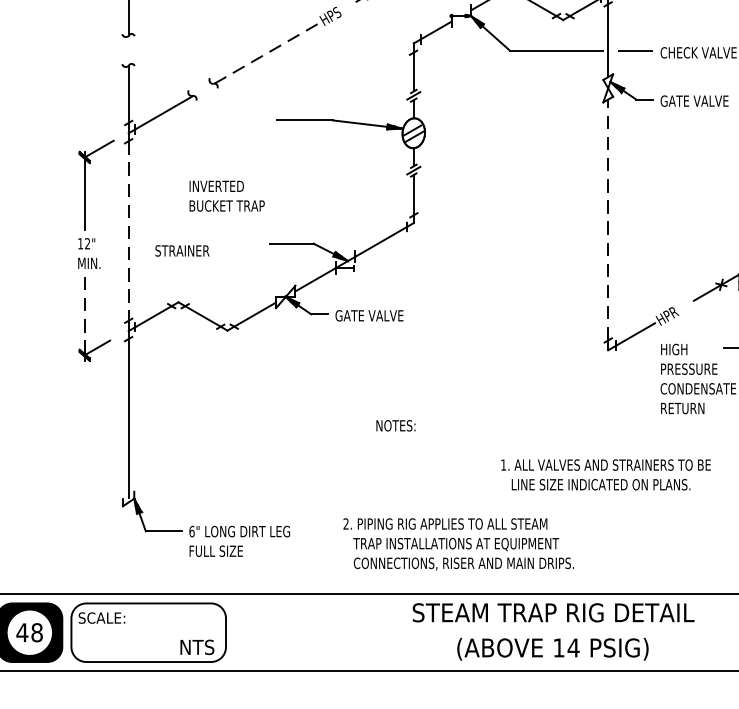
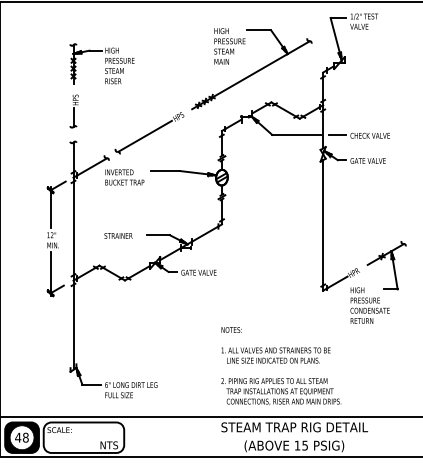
line: (266, 54) -> (145, 136), dashed -> solid
text: (226, 196) -> (124, 177), moved
line: (608, 221) -> (323, 223), dashed -> solid
line: (128, 230) -> (73, 228), dashed -> solid
text: (182, 250) -> (118, 235), moved
line: (84, 317) -> (50, 273), dashed -> solid
text: (395, 424) -> (231, 329), moved
text: (605, 474) -> (275, 355), moved
text: (459, 543) -> (281, 391), moved
text: (574, 647) -> (305, 445), 14 -> 15

